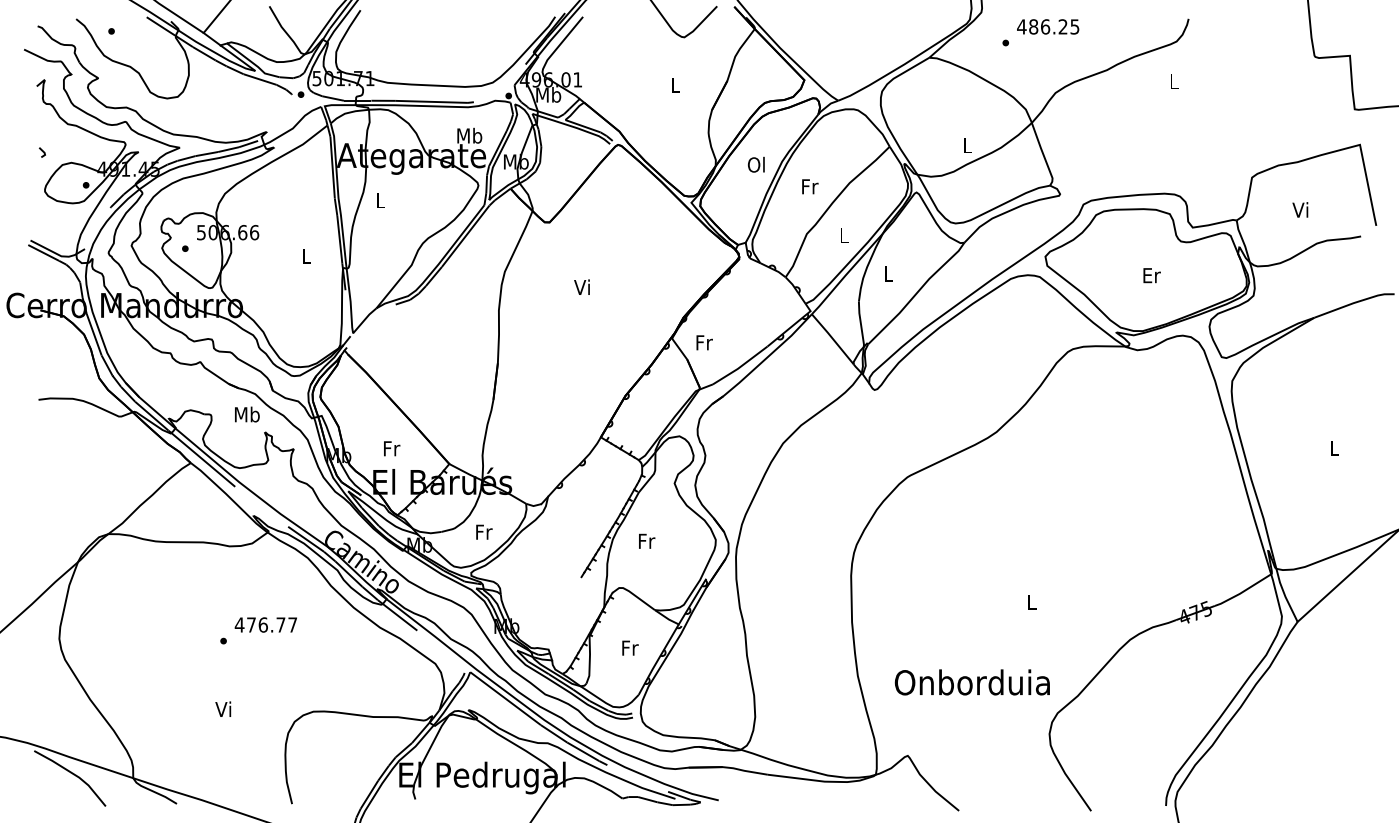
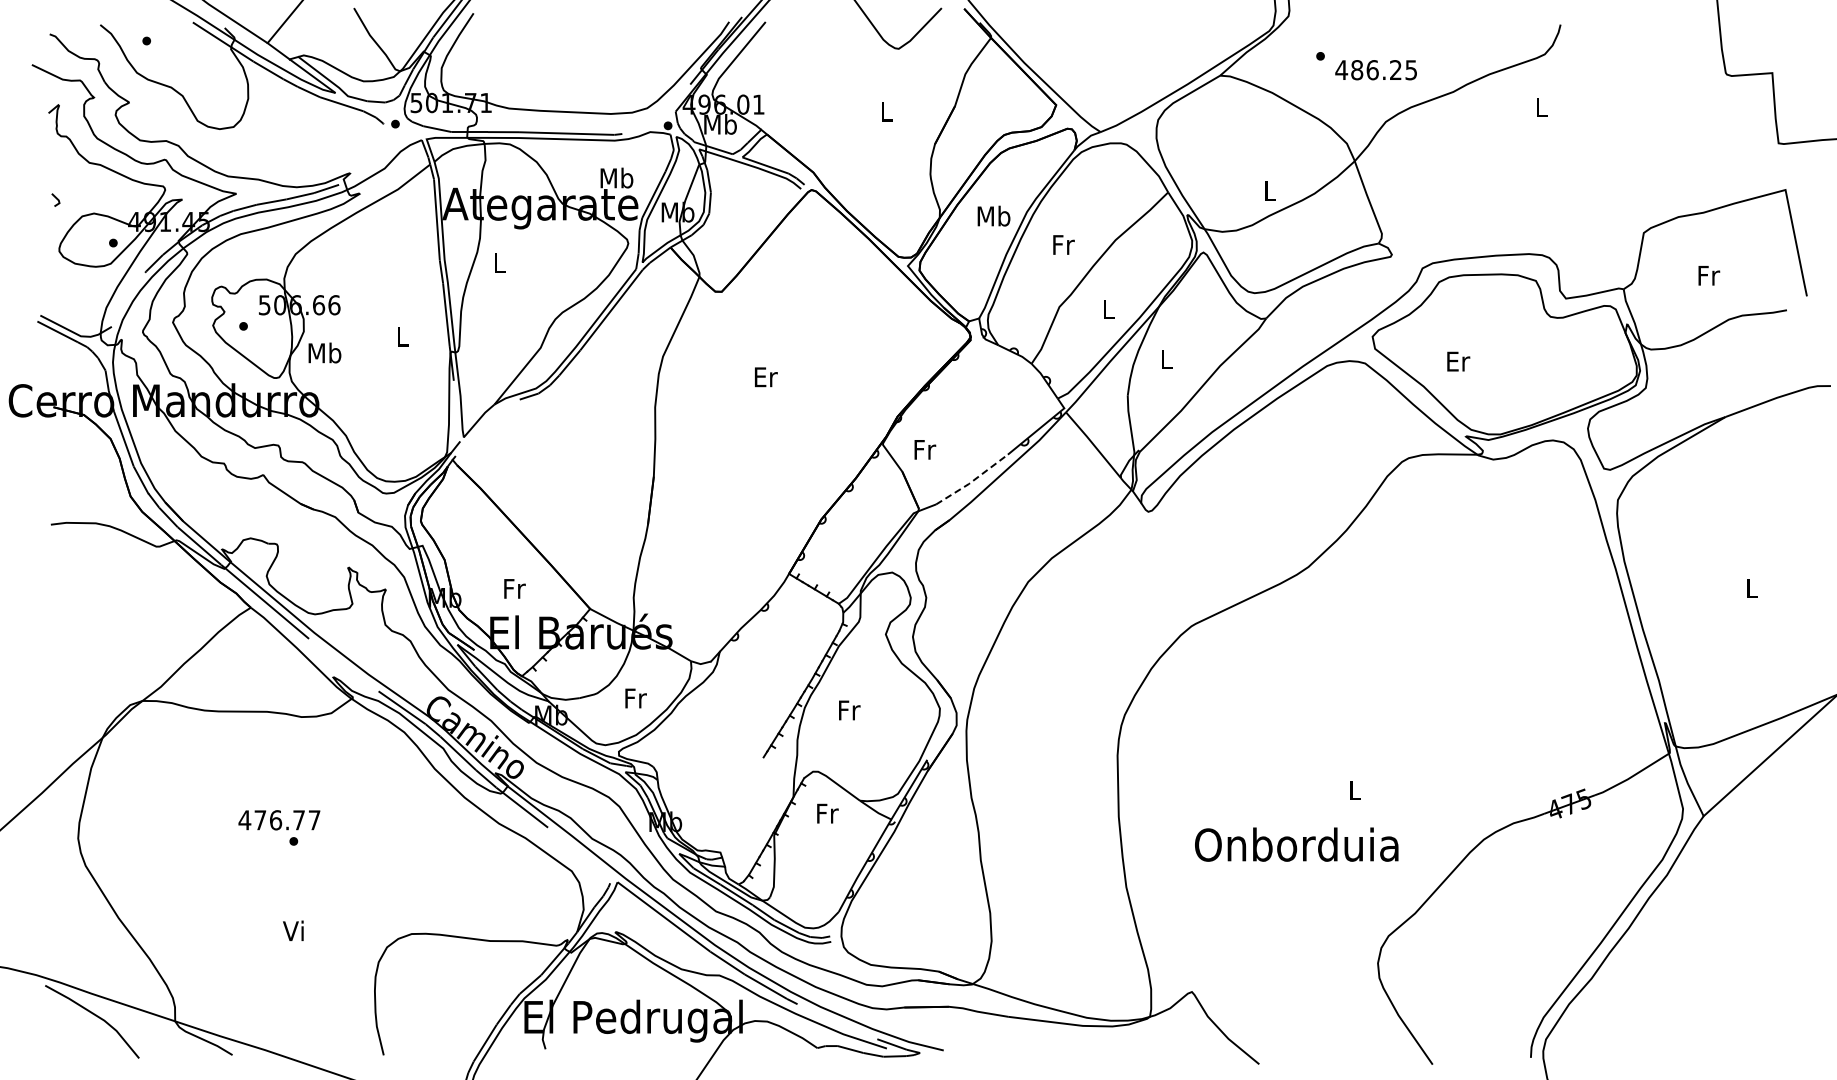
text: (1047, 27) -> (1375, 70), moved
text: (756, 164) -> (993, 215), Ol -> Mb
text: (1301, 210) -> (1708, 275), Vi -> Fr
text: (1152, 275) -> (1458, 361), moved
text: (582, 286) -> (765, 376), Vi -> Er
line: (740, 366) -> (972, 481), solid -> dashed
text: (246, 414) -> (324, 352), moved
text: (266, 625) -> (279, 820), moved
text: (630, 648) -> (827, 813), moved
text: (972, 682) -> (1296, 844), moved

